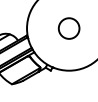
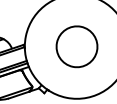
circle: (68, 28) -> (76, 46), size x1.6

